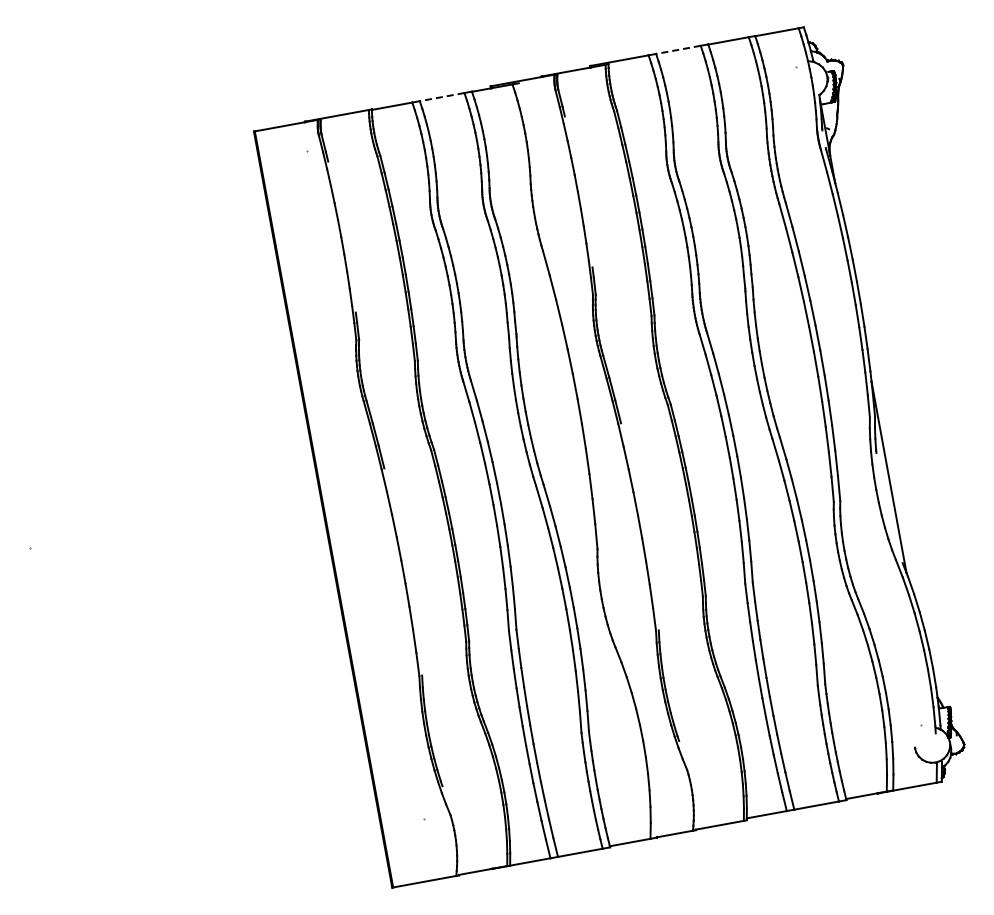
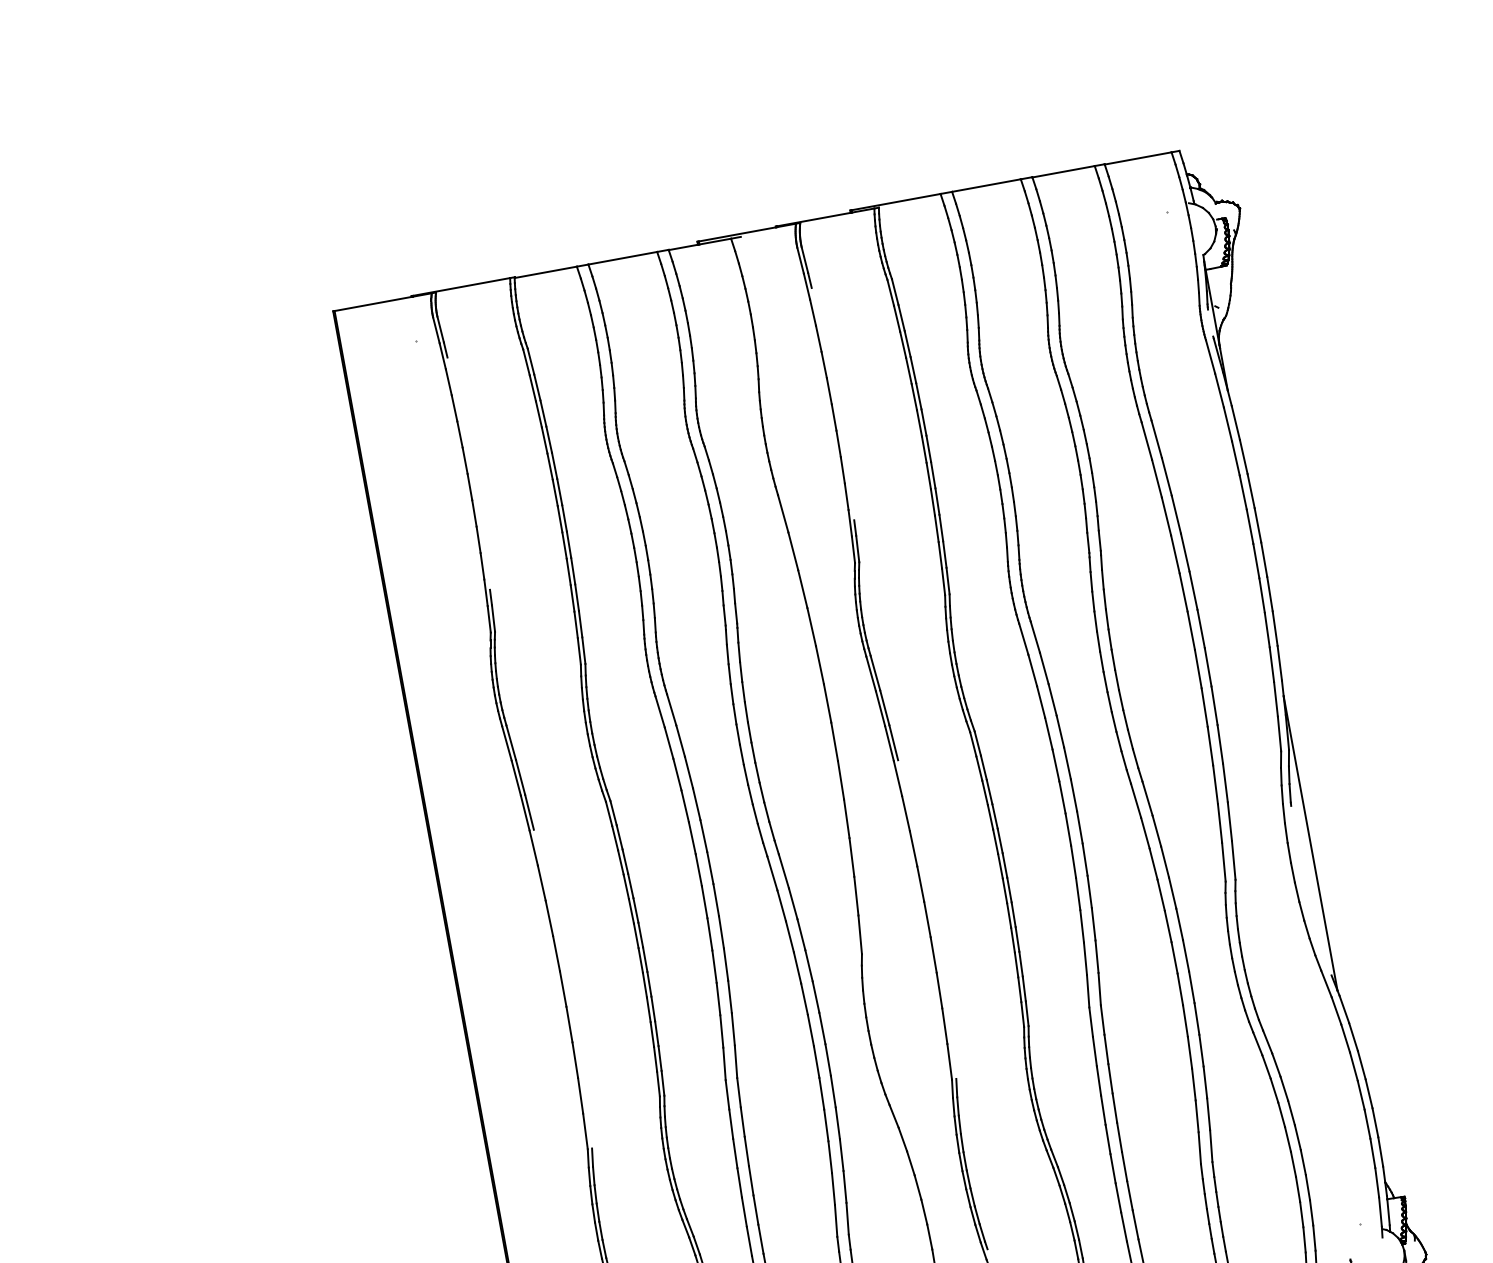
line: (678, 49) -> (986, 184), dashed -> solid
line: (442, 97) -> (623, 258), dashed -> solid

